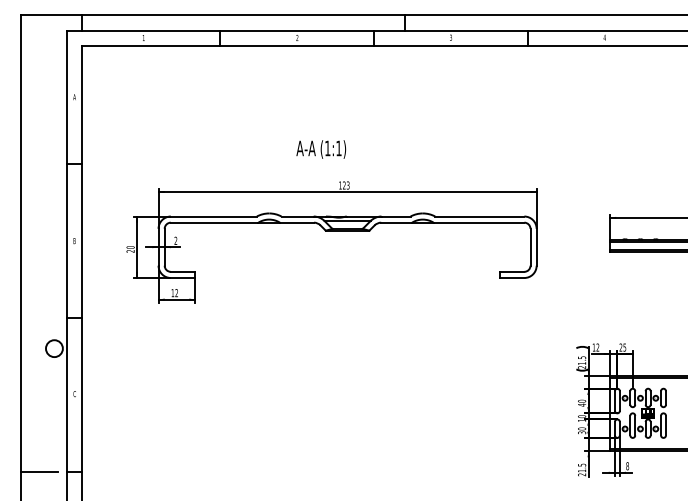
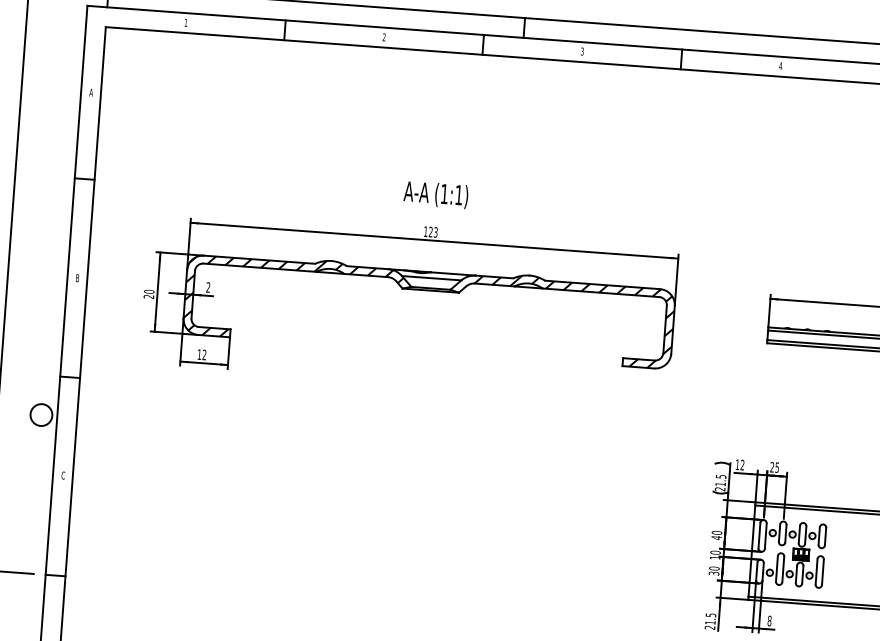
text: (321, 149) -> (436, 194), moved
hatch: (242, 245) -> (293, 299), added
hatch: (458, 246) -> (572, 321), added

